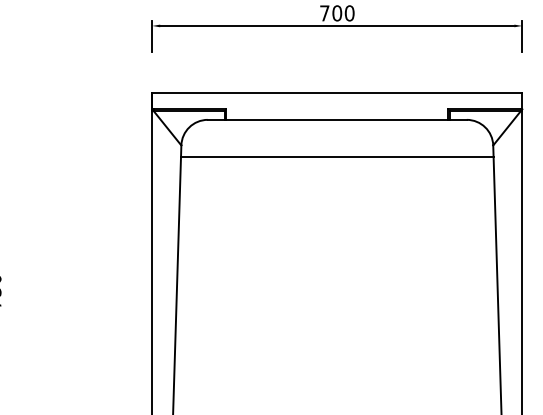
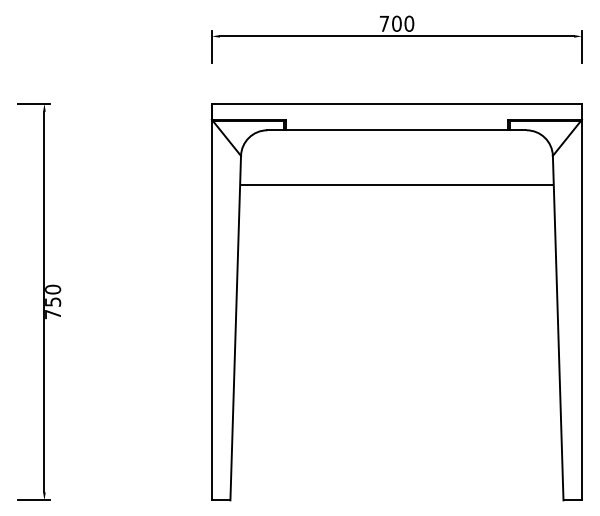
line: (336, 157) -> (396, 185), moved

